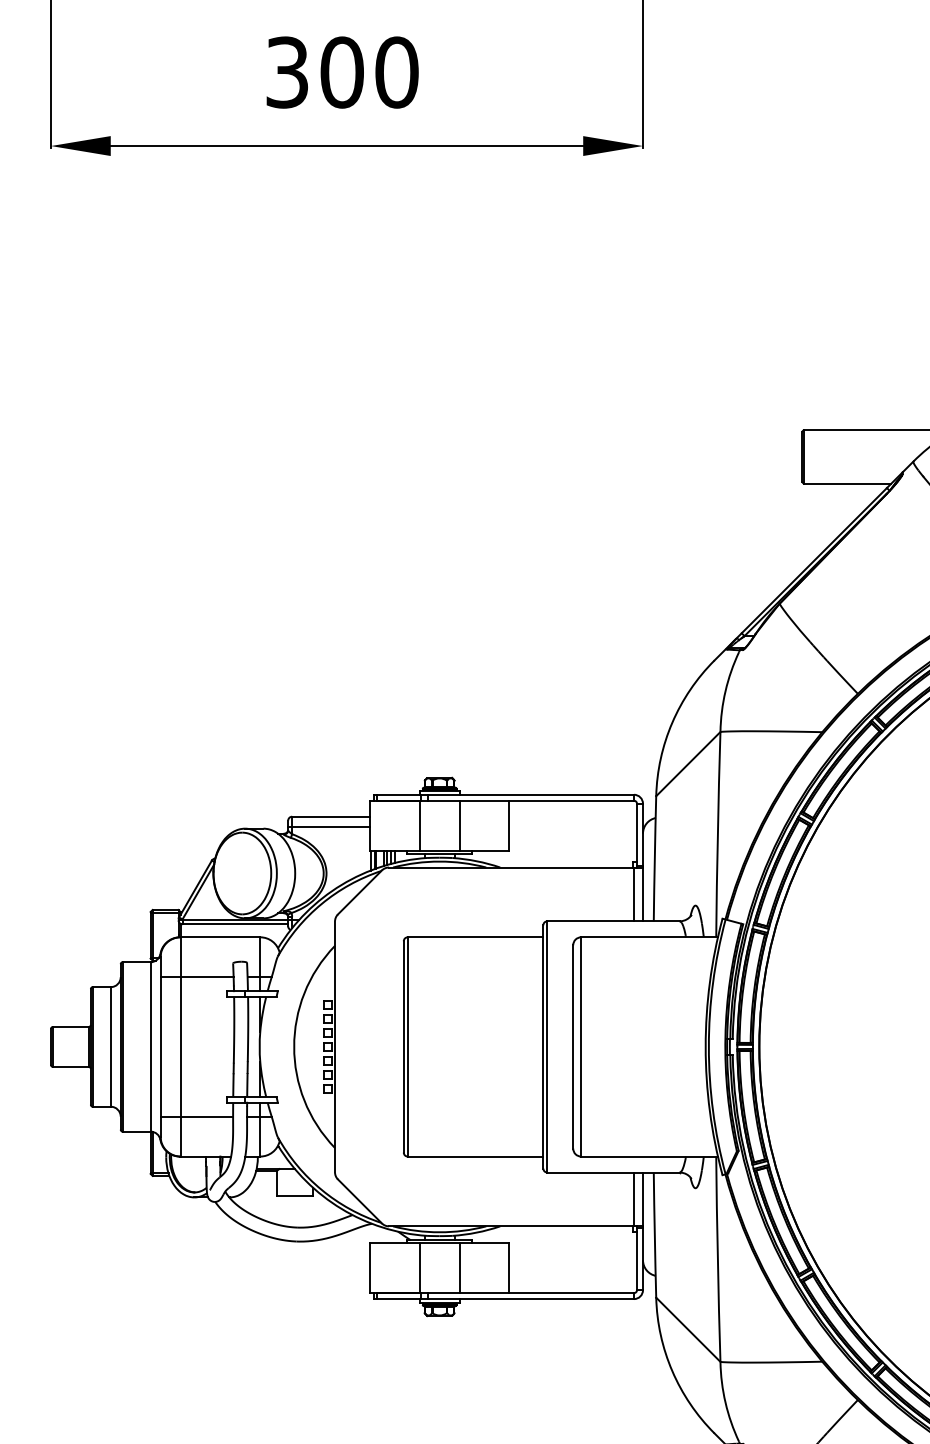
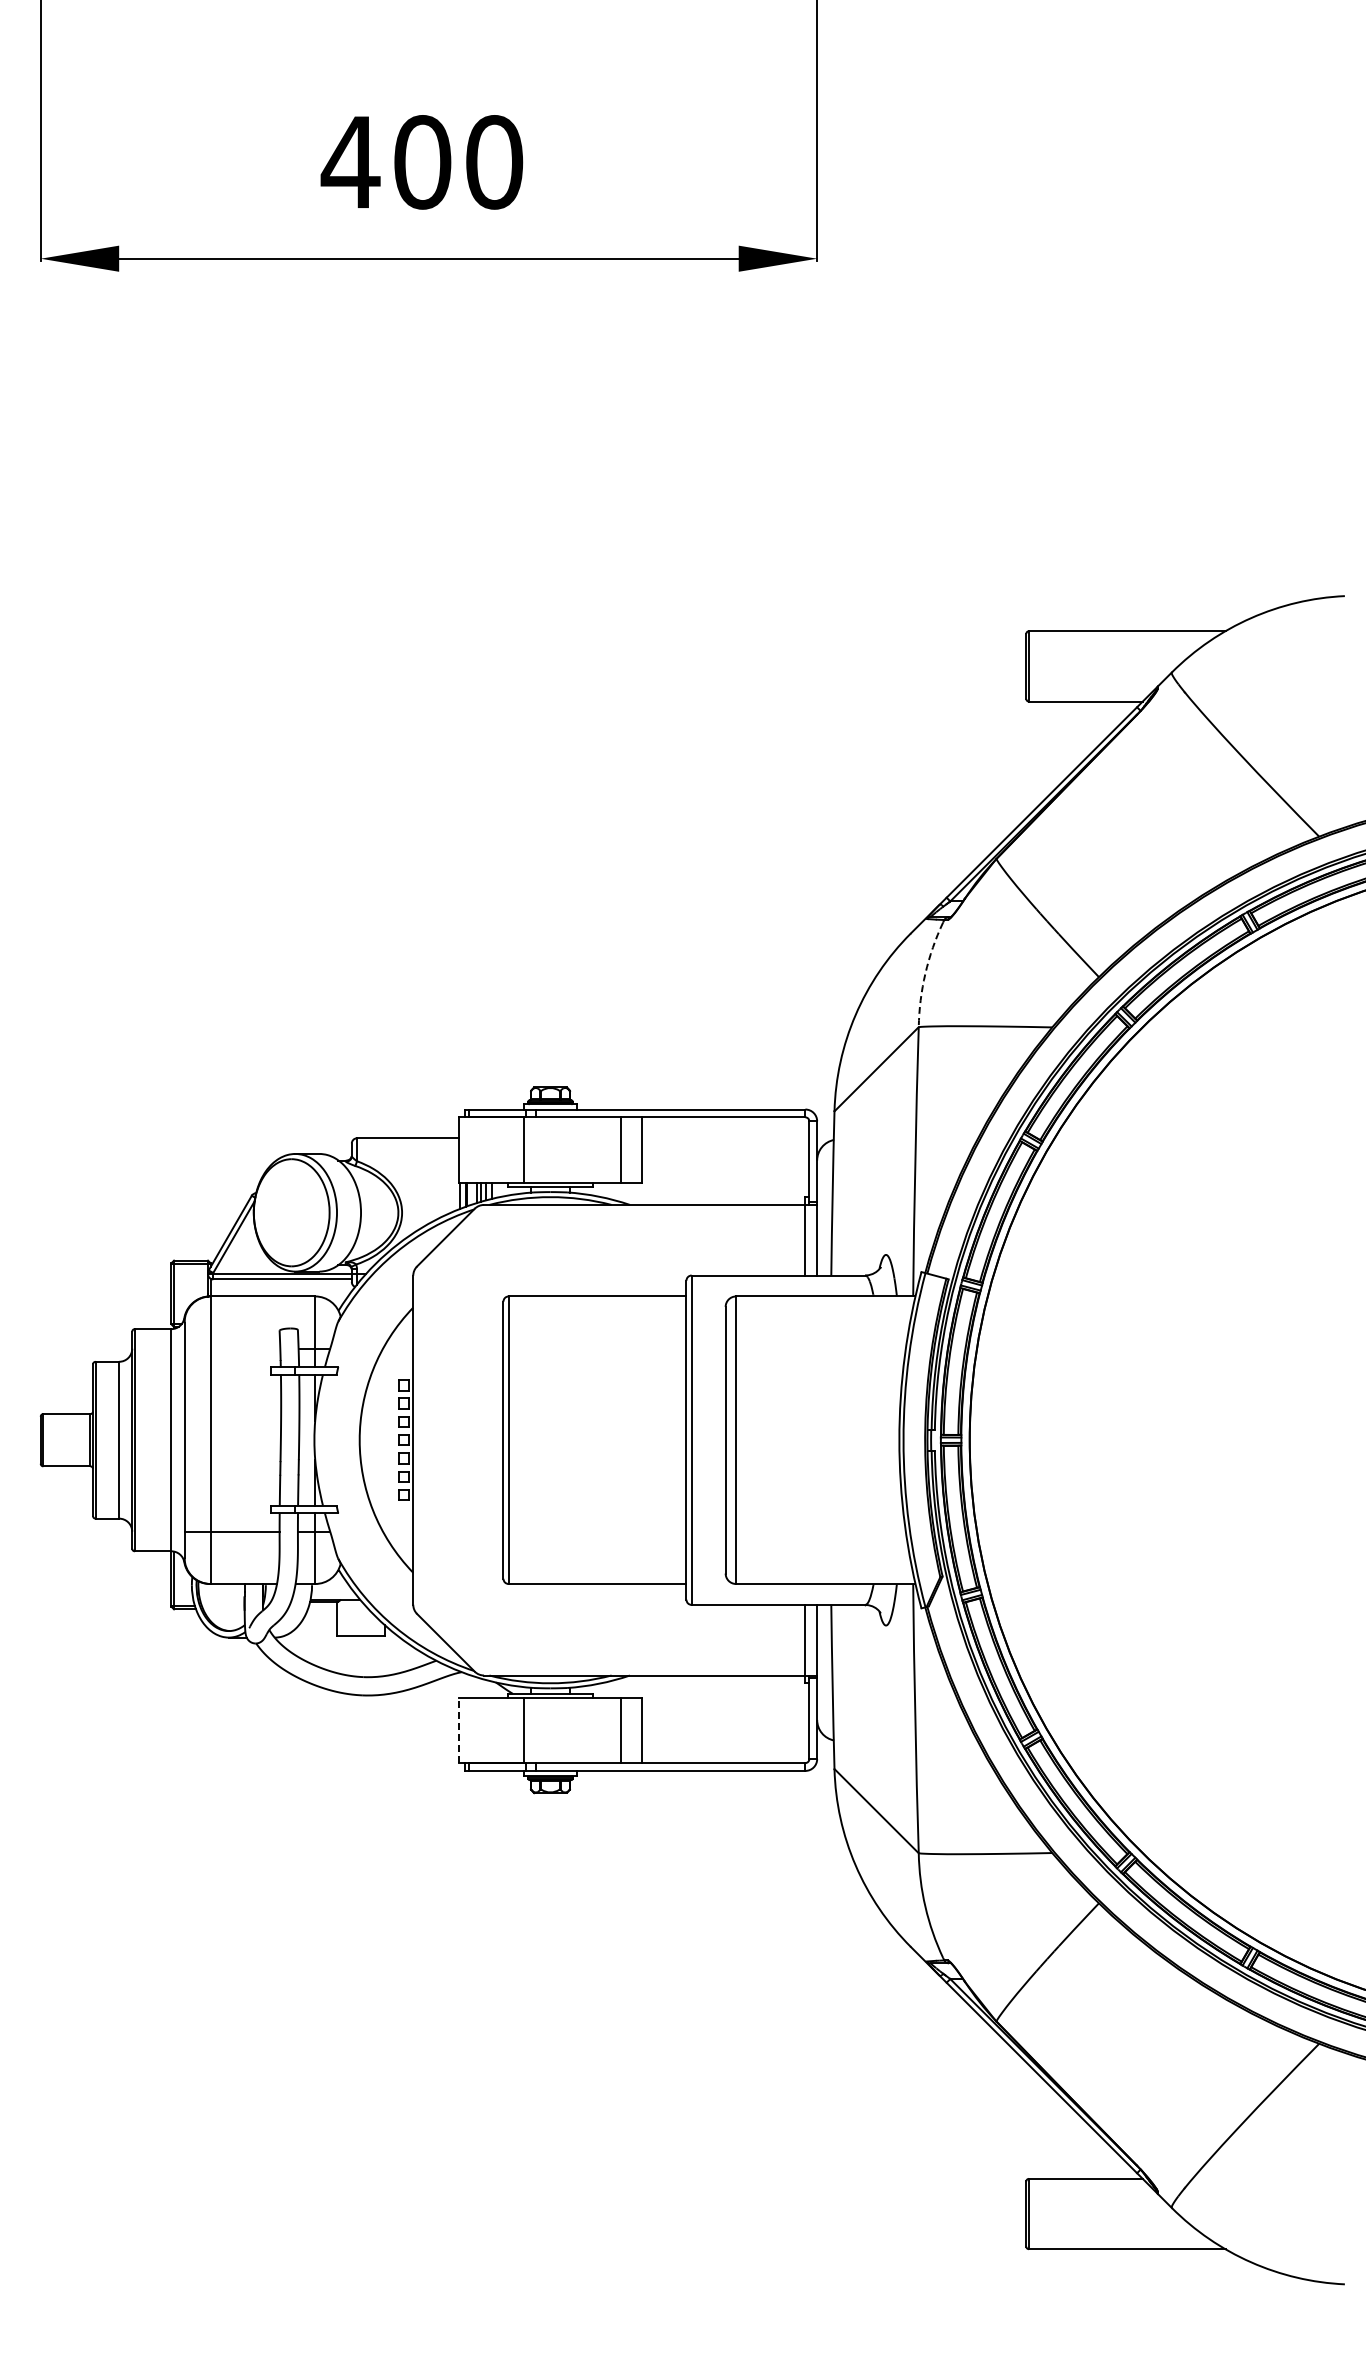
text: (287, 72) -> (350, 162), 300 -> 400
arc: (725, 691) -> (925, 973), solid -> dashed
line: (459, 825) -> (620, 1149), moved
line: (329, 826) -> (405, 1151), removed
line: (197, 977) -> (232, 1348), removed
line: (370, 1268) -> (459, 1730), solid -> dashed
line: (459, 1268) -> (620, 1730), moved

